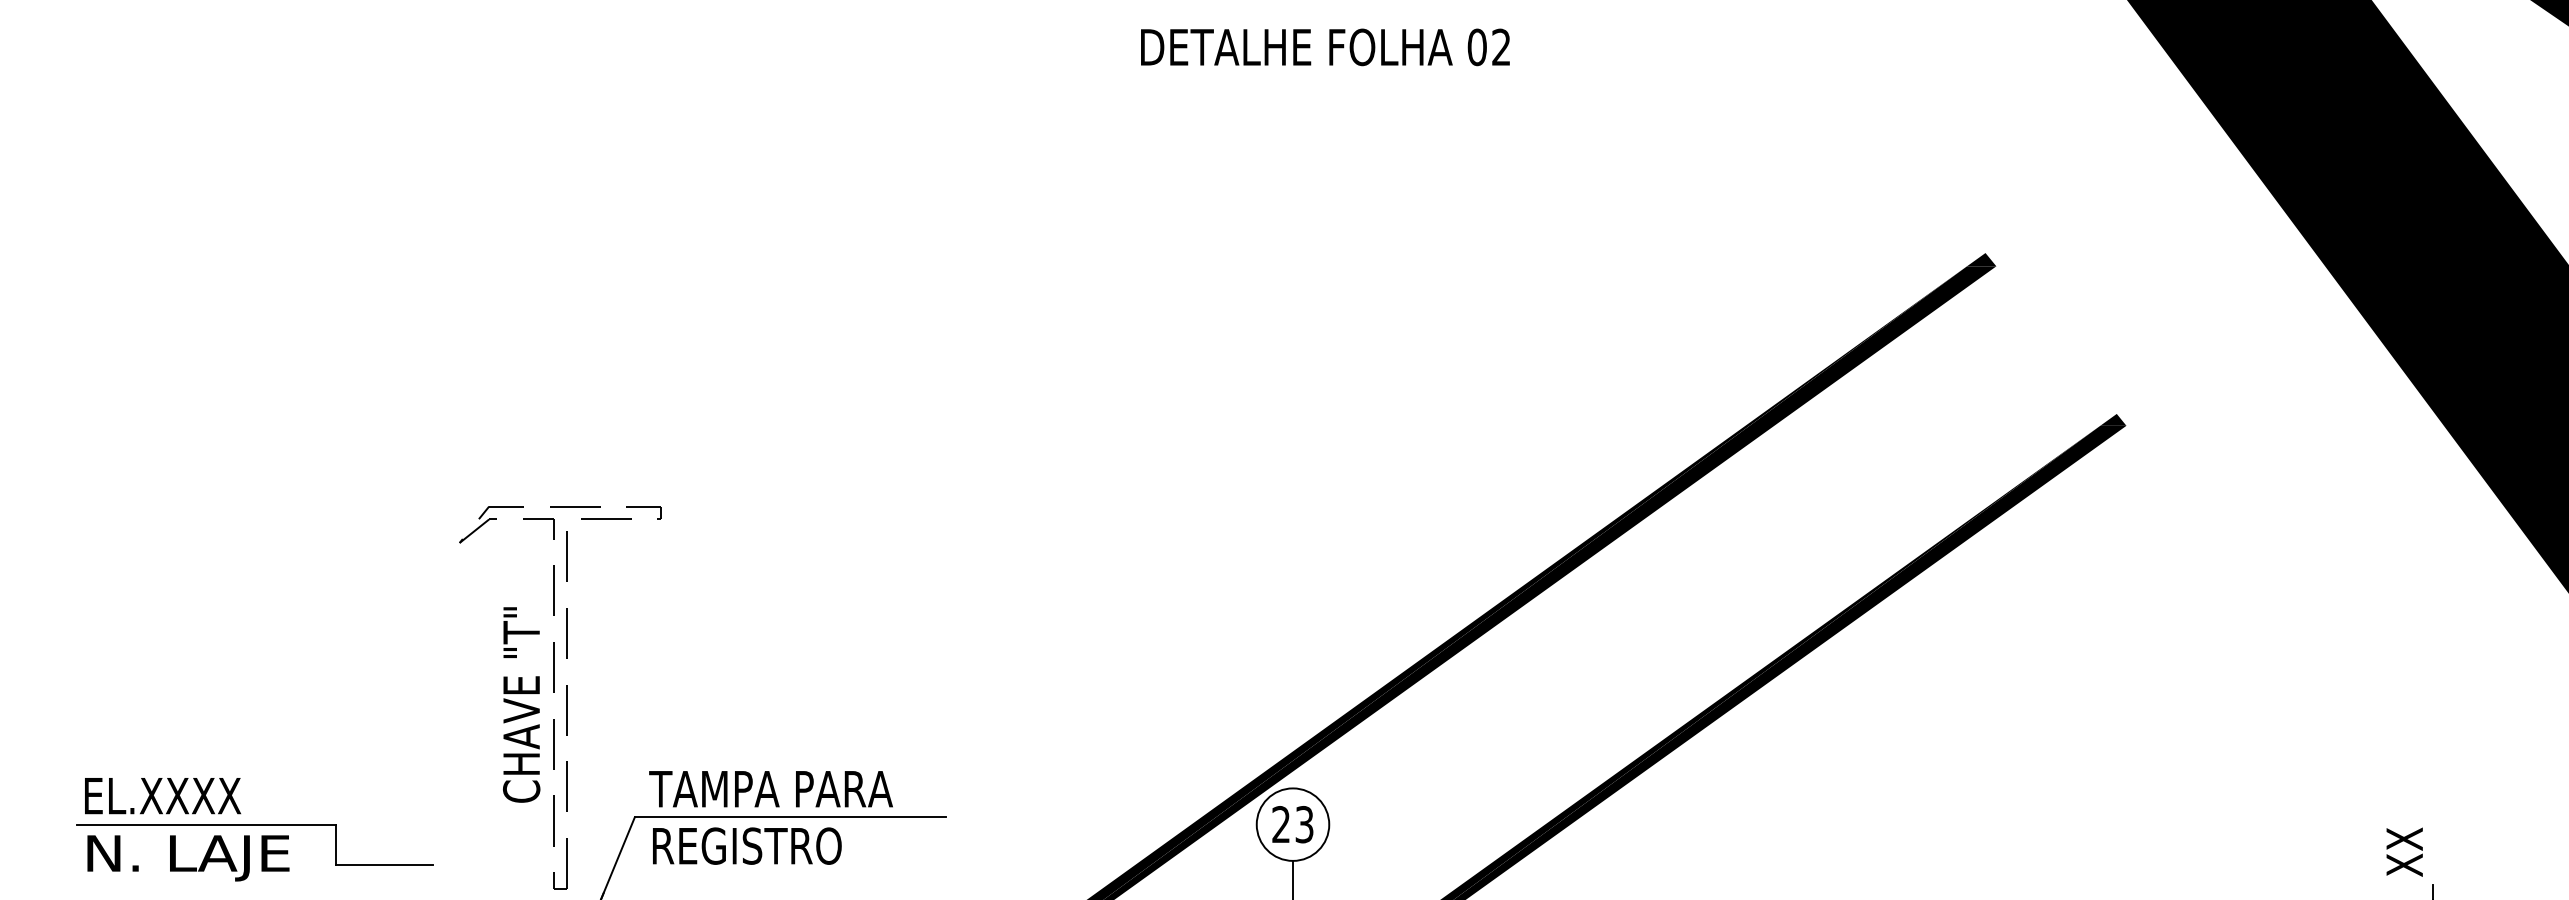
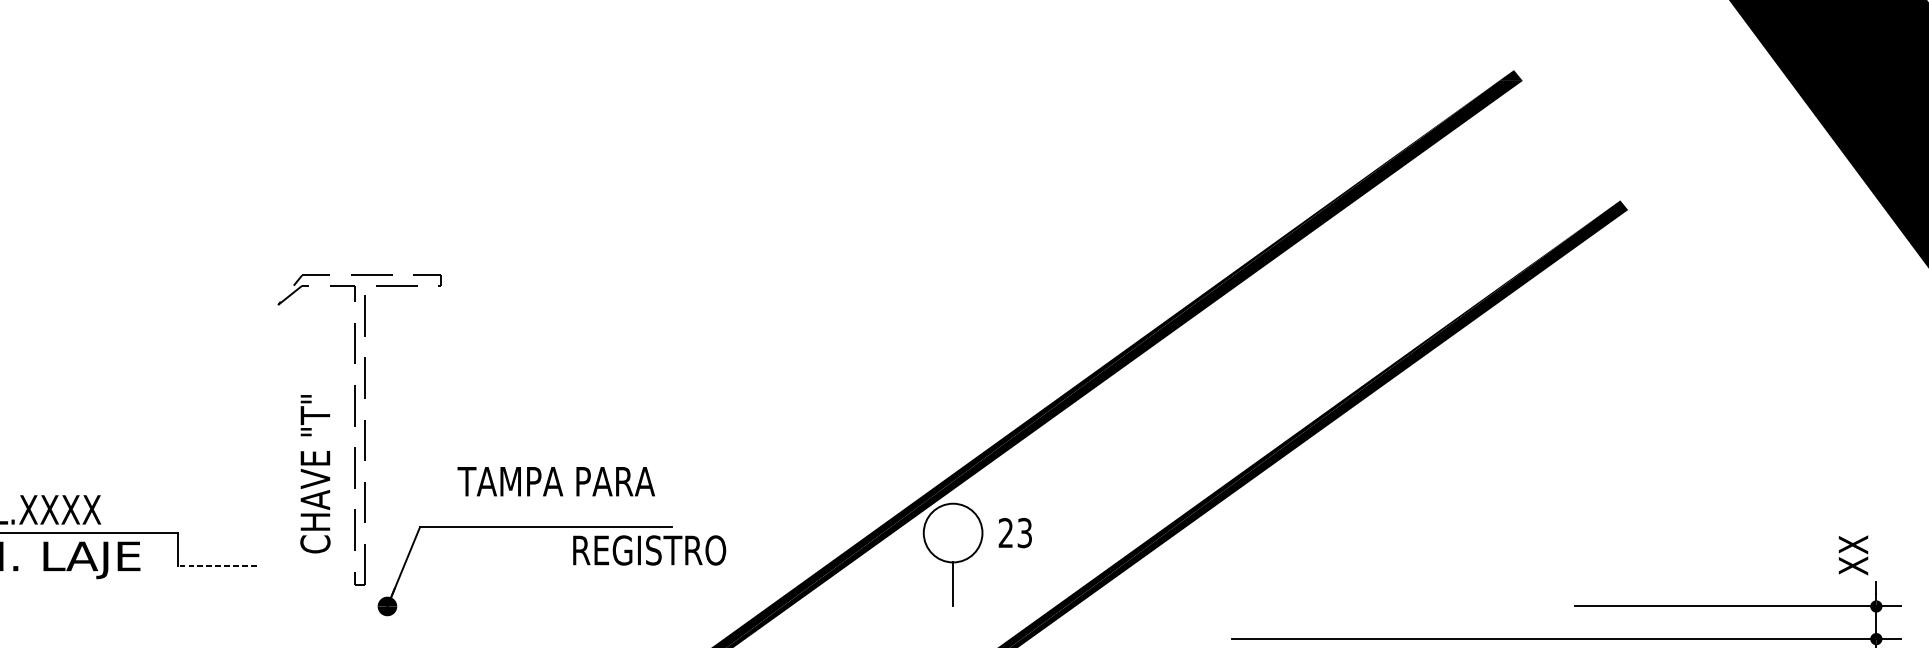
text: (521, 704) -> (315, 473), moved
text: (770, 789) -> (555, 481), moved
text: (1292, 824) -> (1015, 532), moved
text: (747, 845) -> (649, 549), moved
line: (384, 865) -> (217, 566), solid -> dashed

